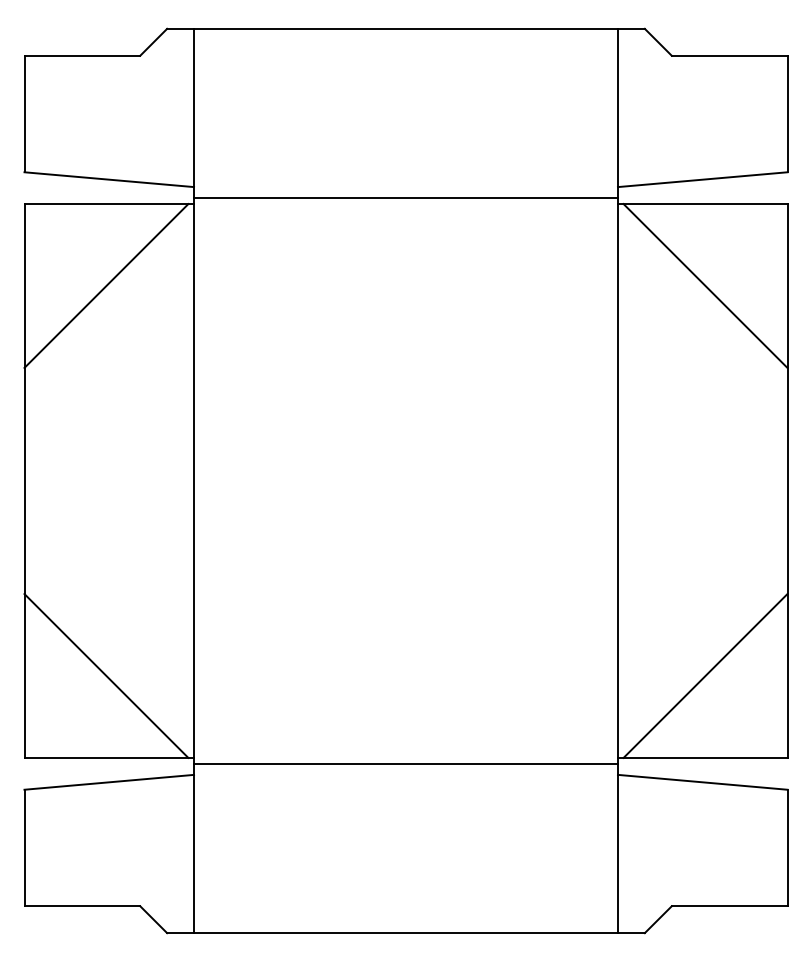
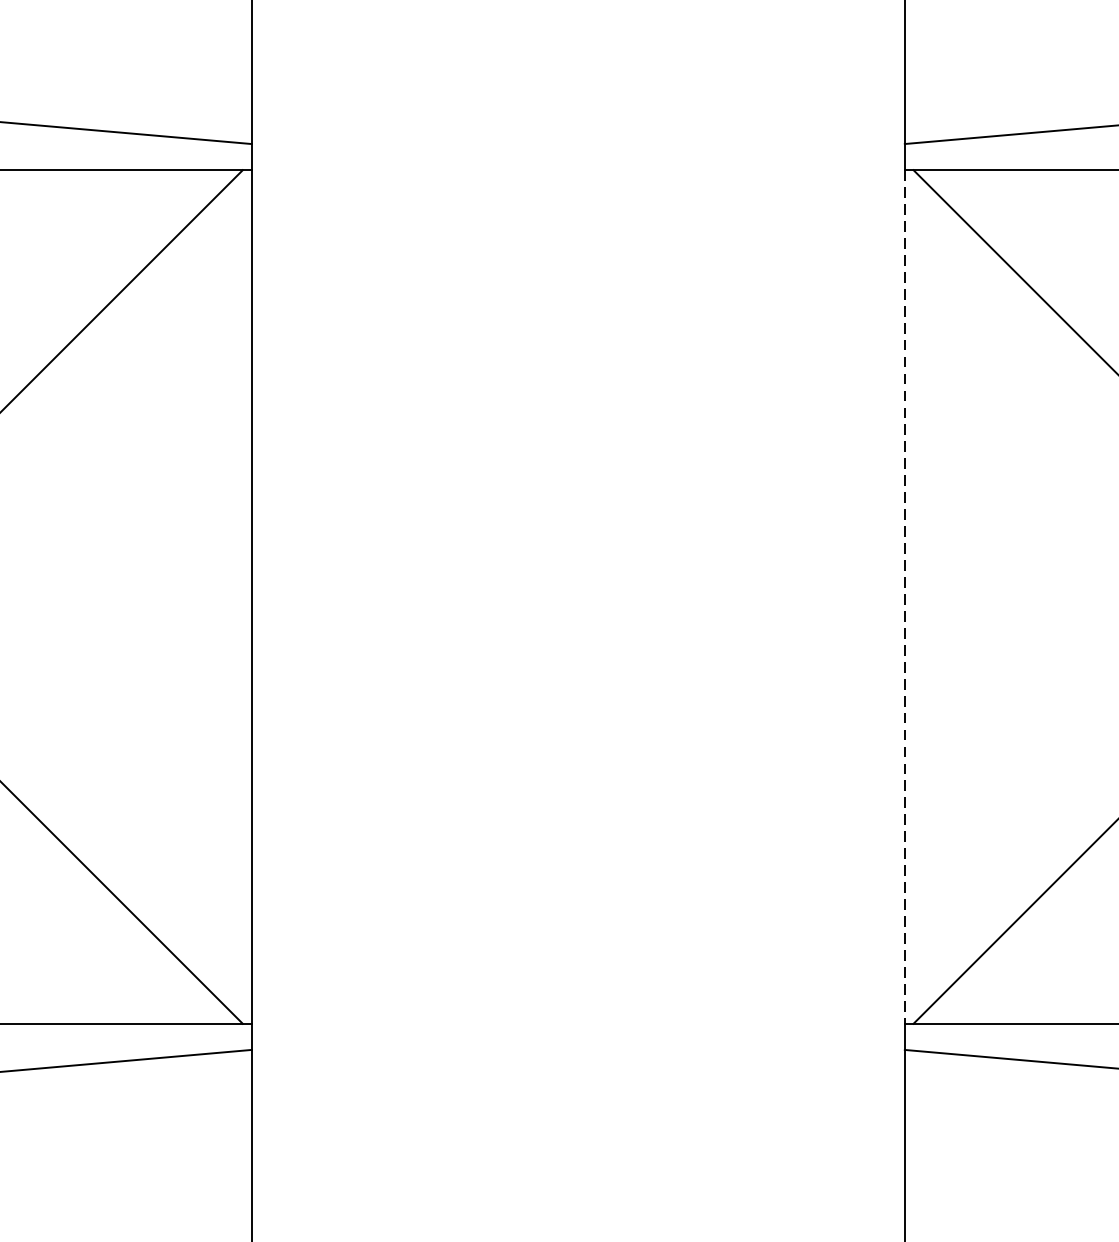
line: (405, 198) -> (577, 161), removed
line: (617, 480) -> (904, 596), solid -> dashed
line: (405, 763) -> (577, 1032), removed

